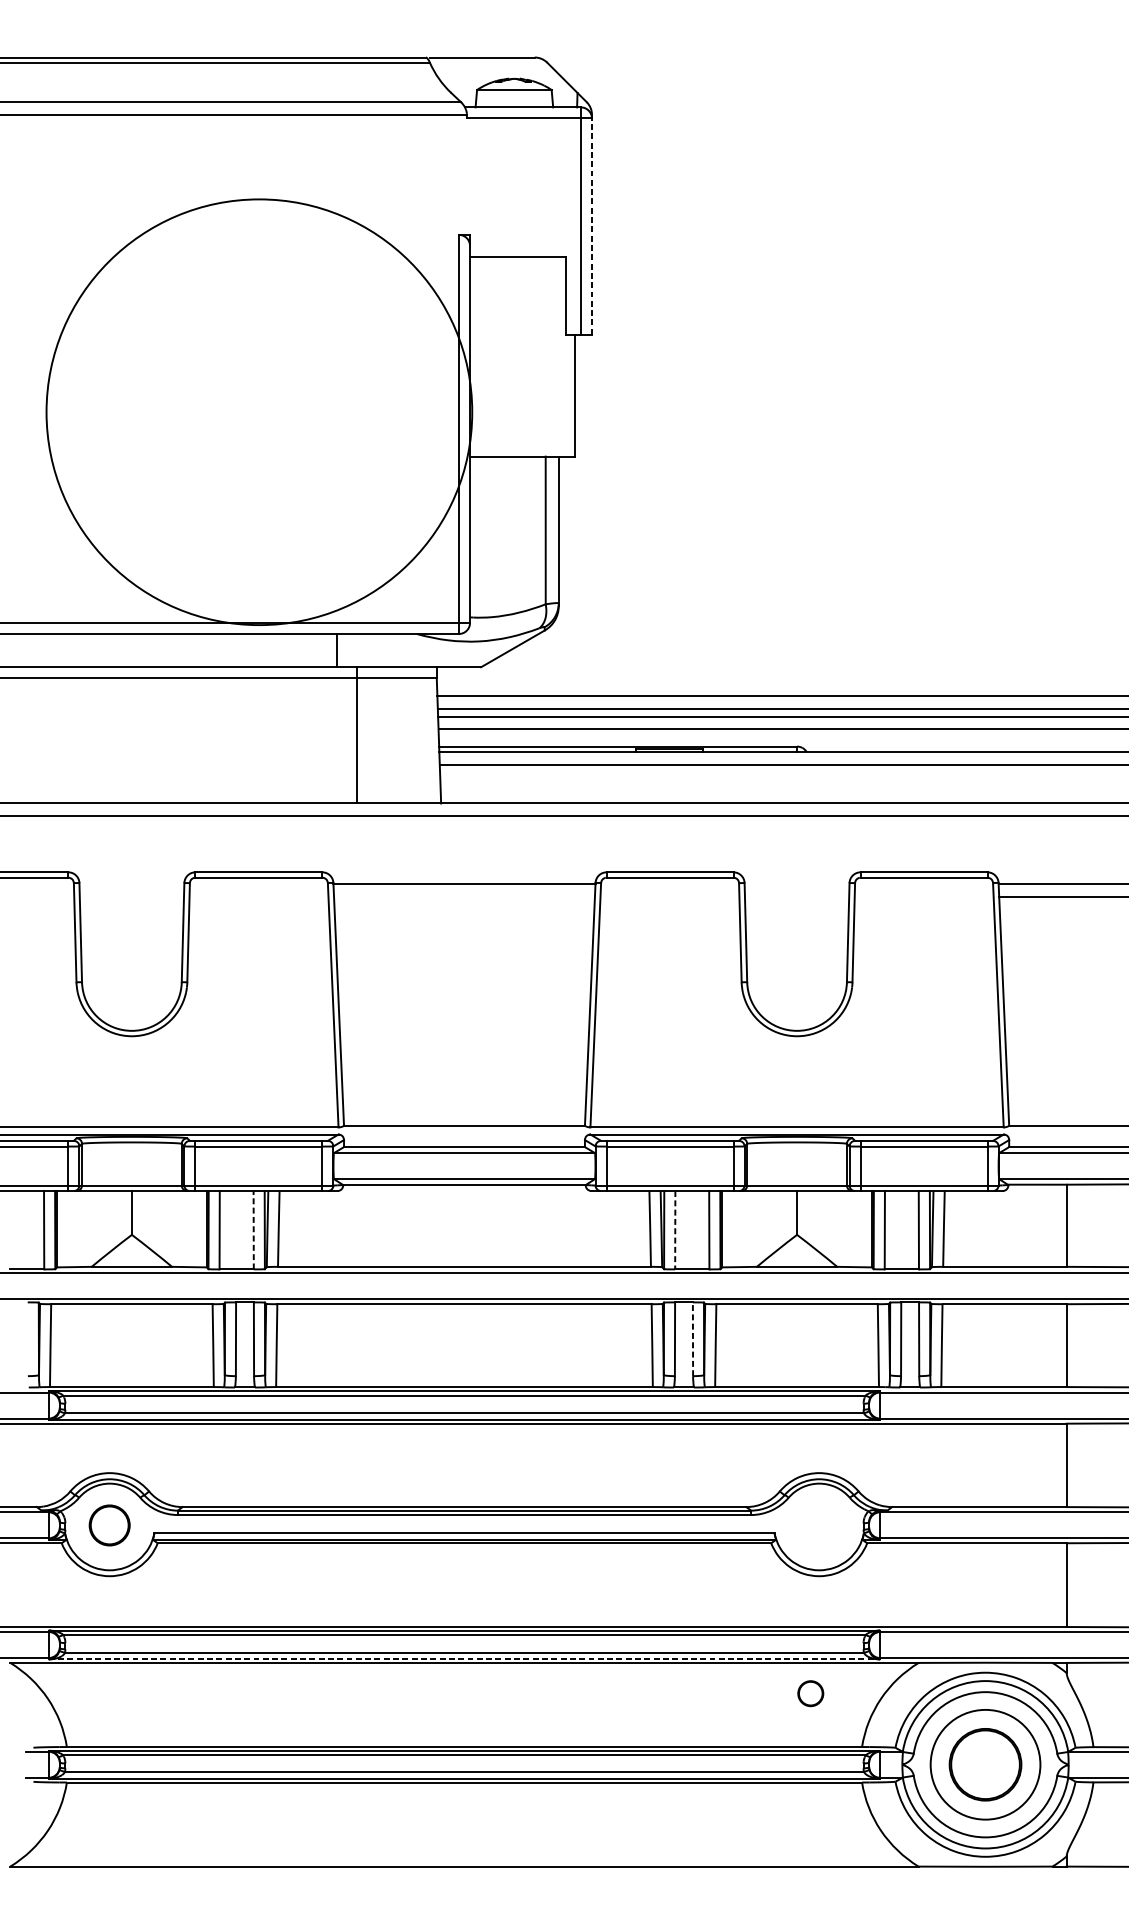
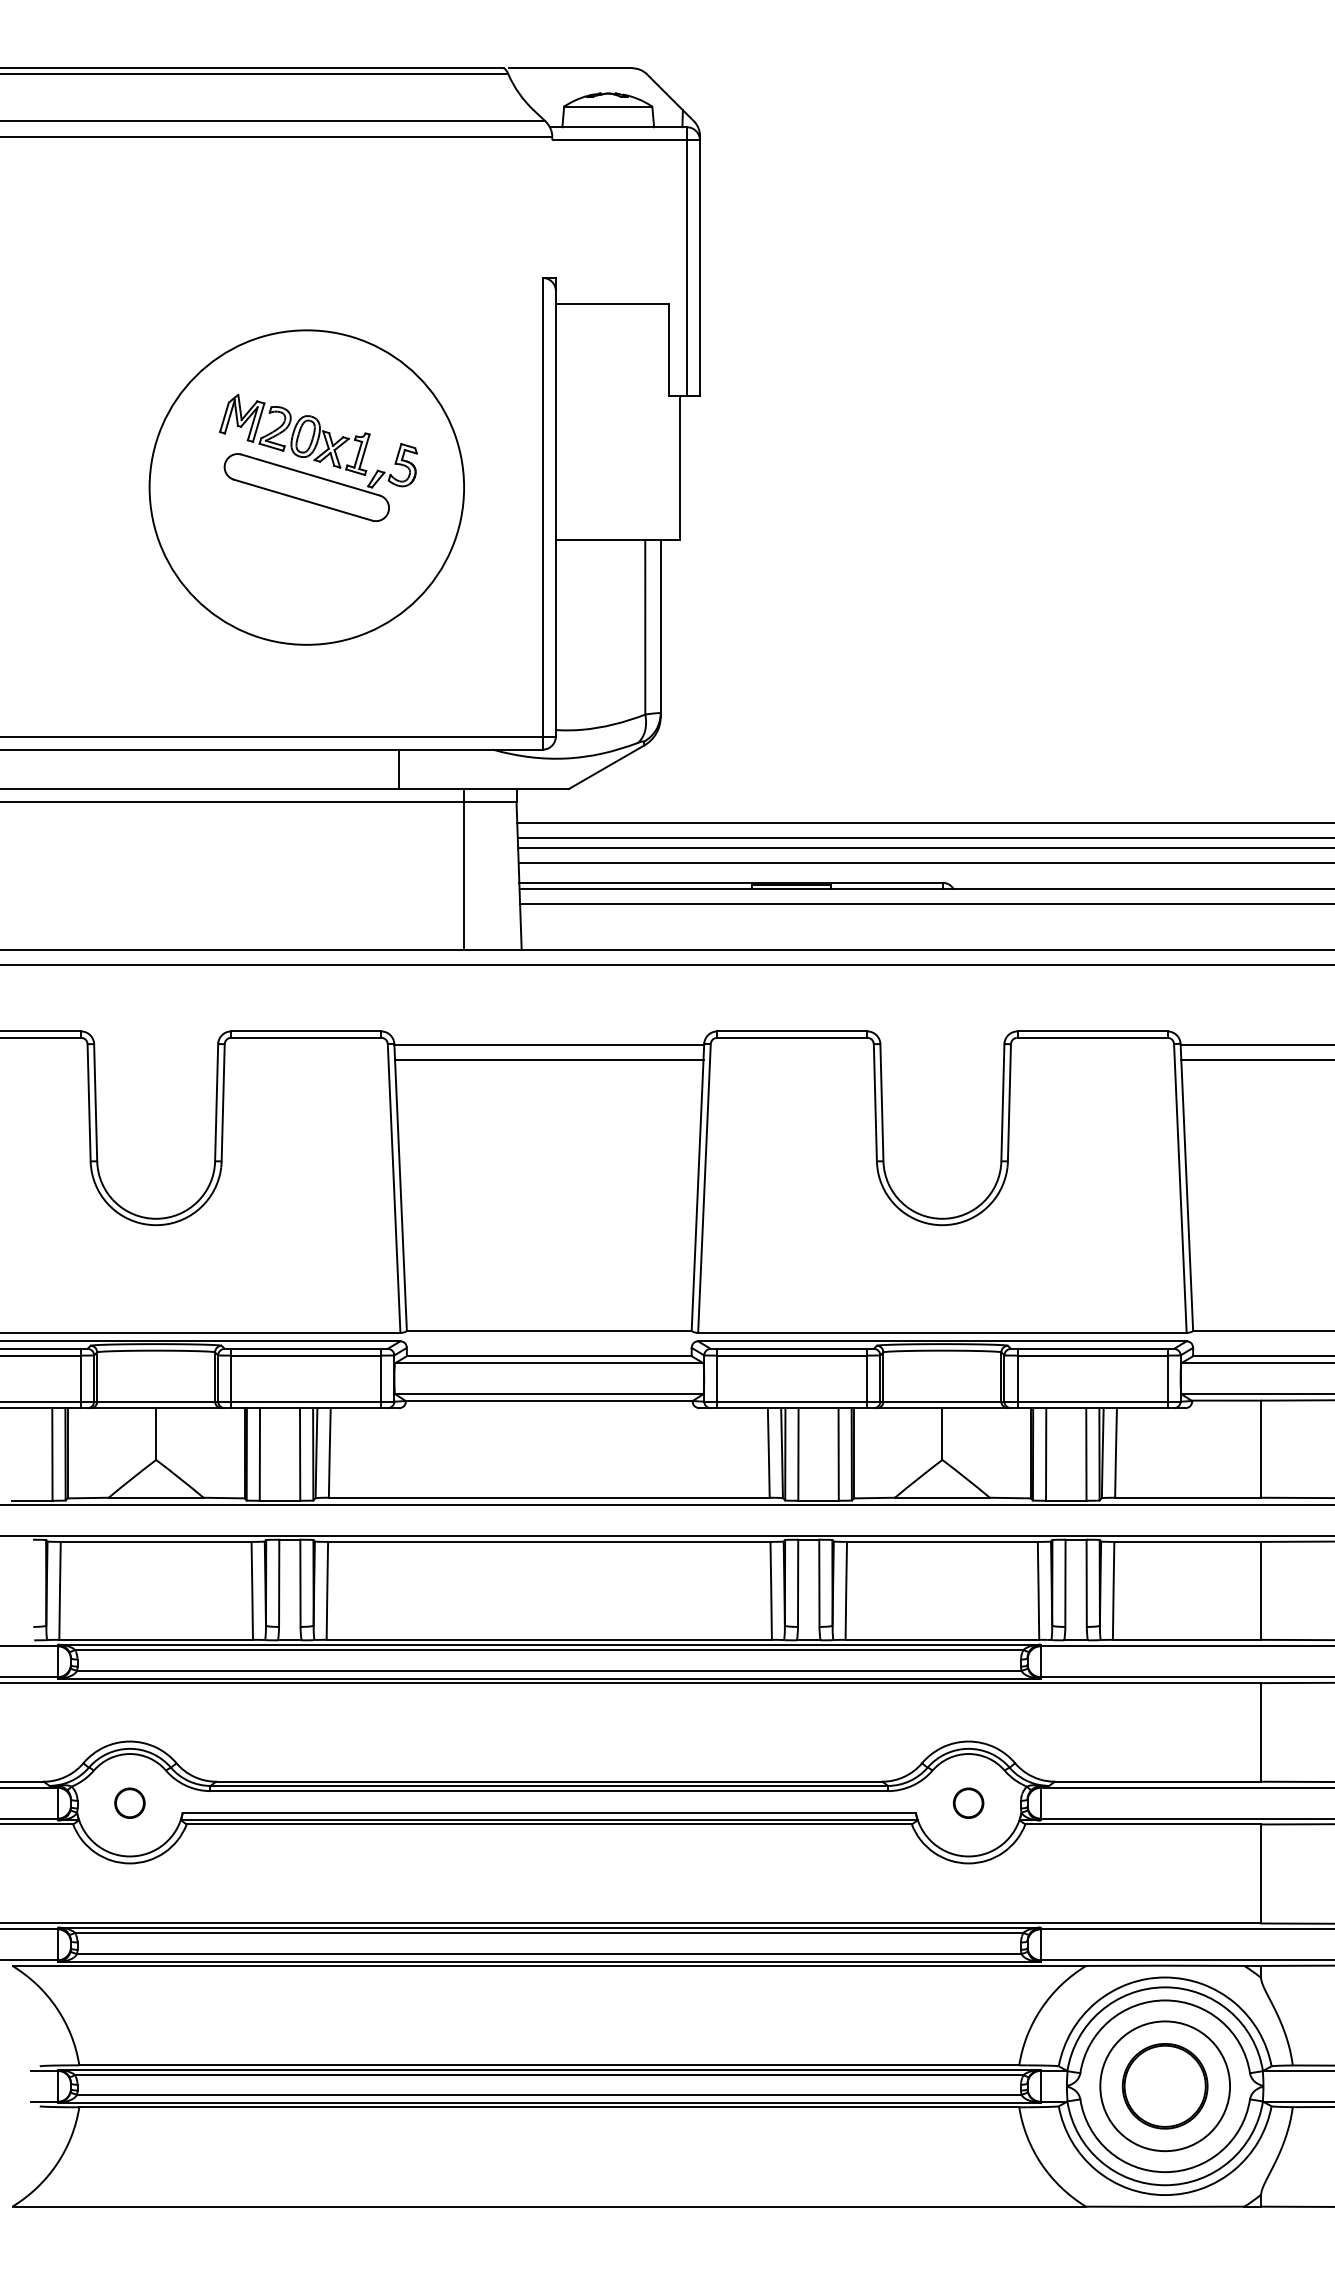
line: (591, 225) -> (699, 266), dashed -> solid
part: (269, 387) -> (318, 458), added
circle: (259, 412) -> (306, 487), size x0.62
line: (357, 735) -> (464, 869), moved
line: (464, 896) -> (549, 1060), added
line: (254, 1229) -> (300, 1453), dashed -> solid
line: (675, 1230) -> (798, 1454), dashed -> solid
line: (693, 1339) -> (819, 1583), dashed -> solid
part: (109, 1524) -> (129, 1802), size x0.62
line: (464, 1659) -> (549, 1961), dashed -> solid
part: (810, 1693) -> (968, 1802), moved

